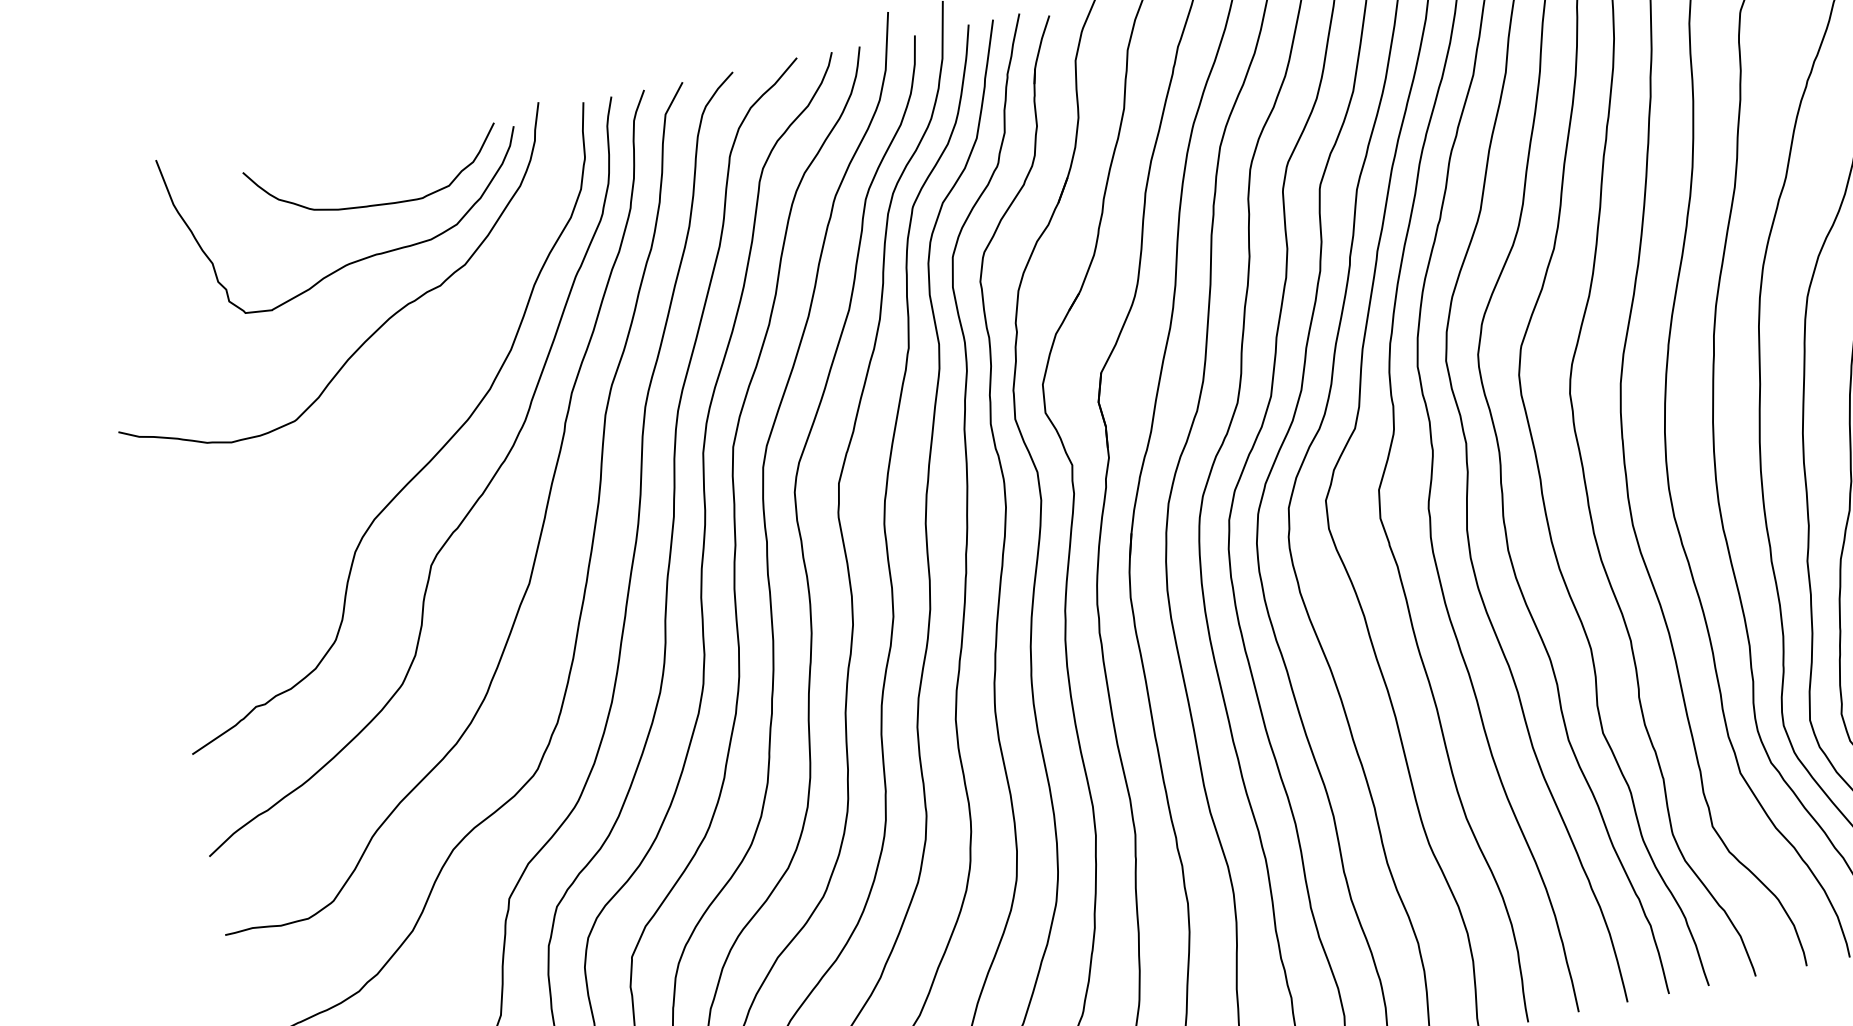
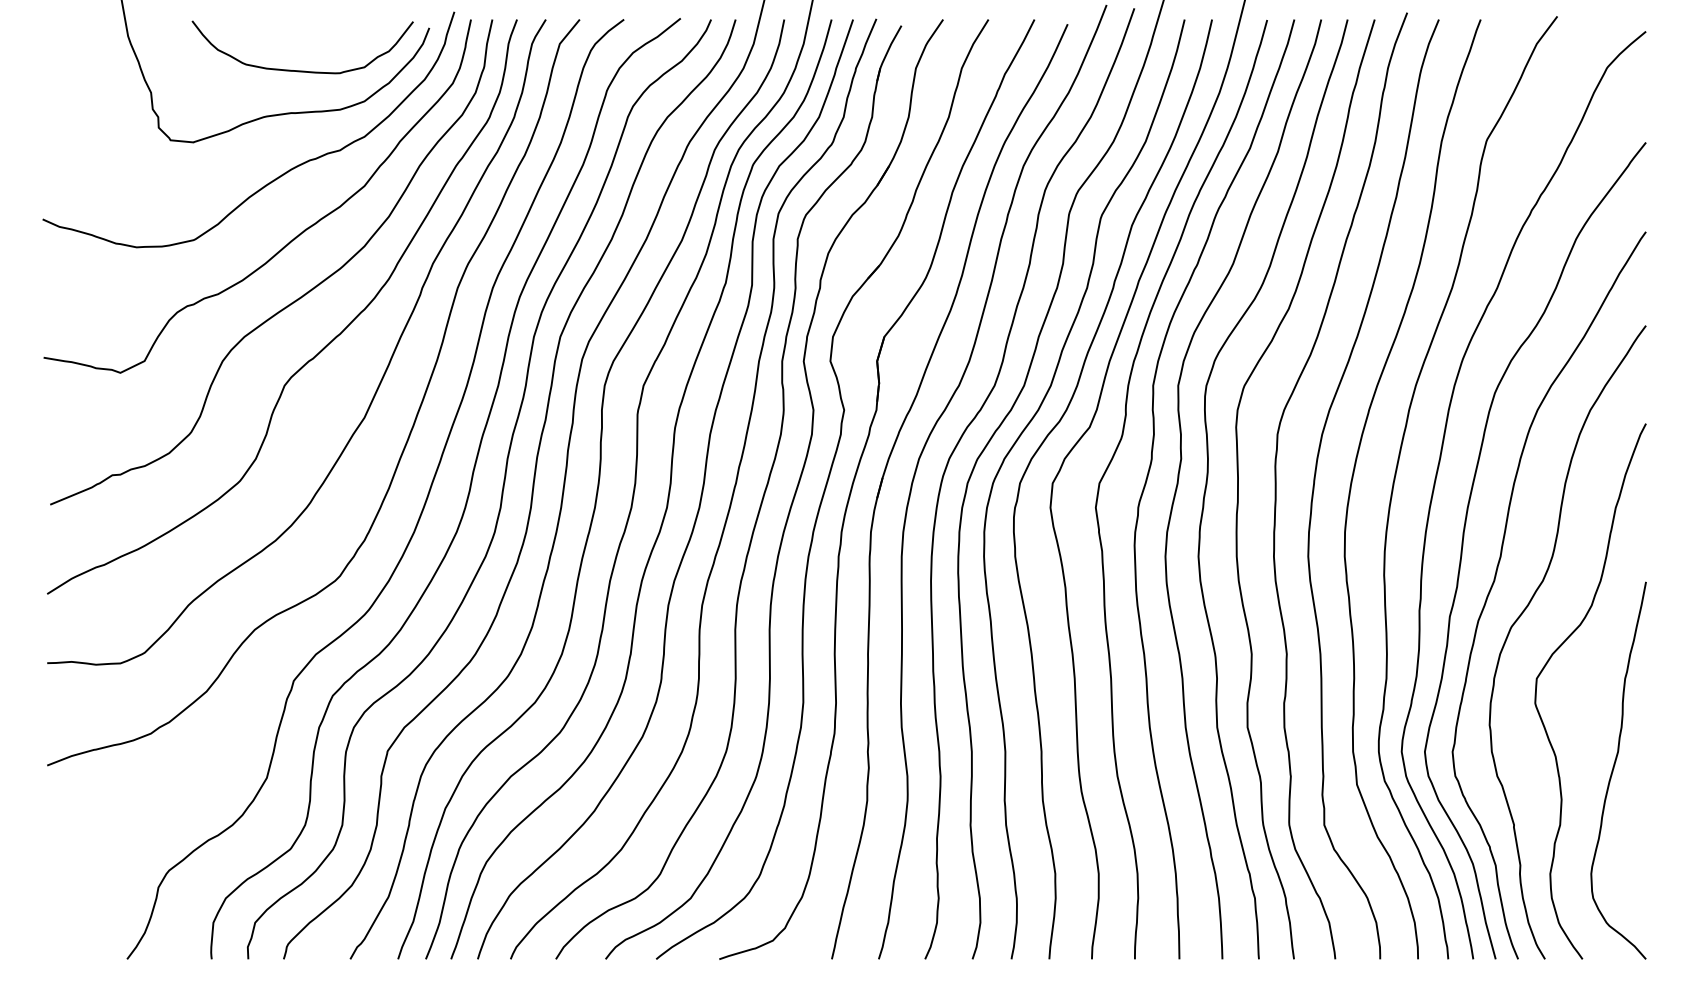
curve: (404, 399) -> (290, 240), added

